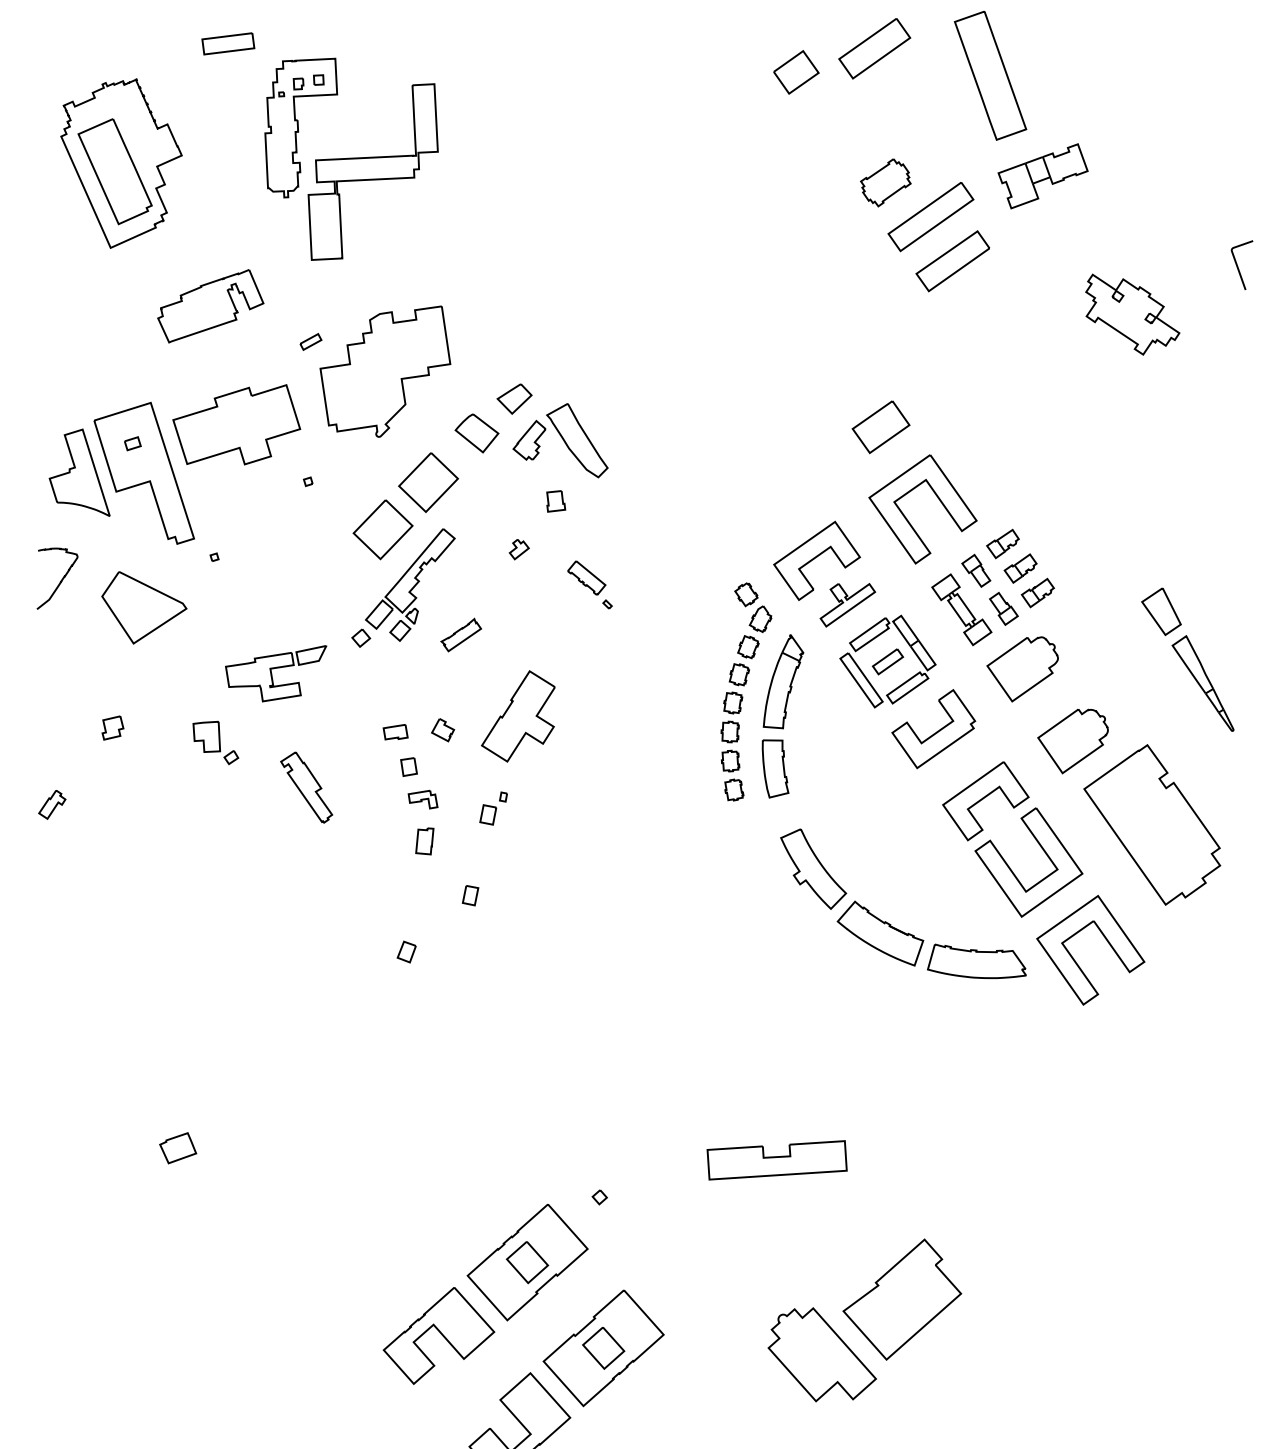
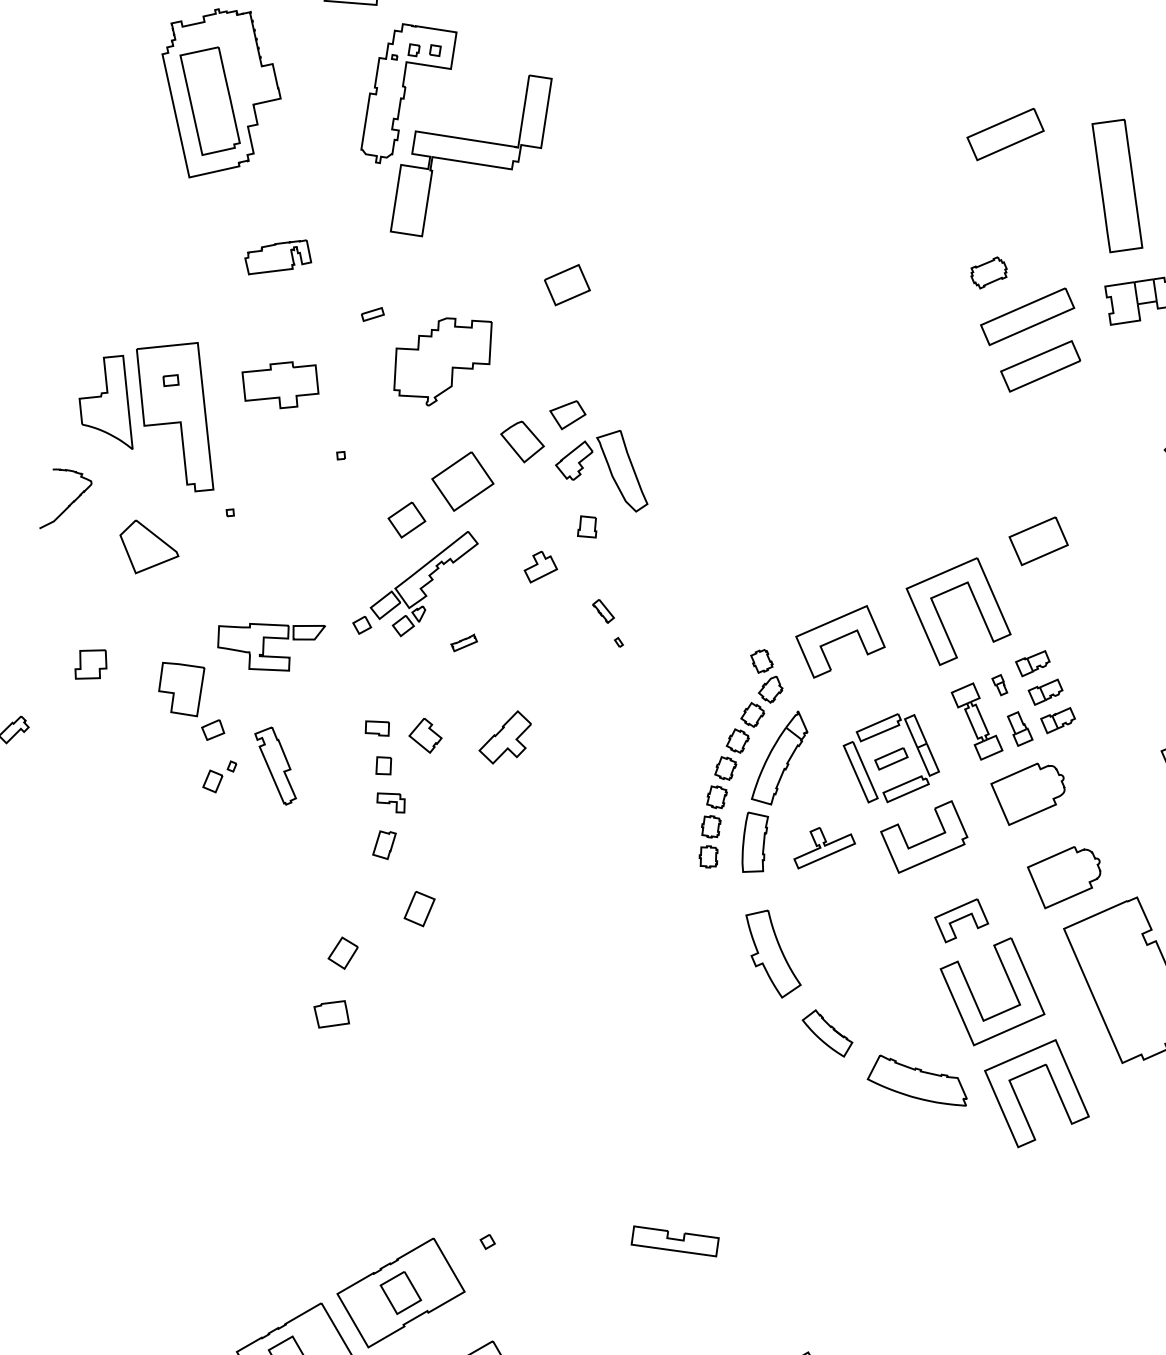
part: (796, 72) -> (567, 285), moved
part: (885, 182) -> (988, 272), size x0.7
part: (210, 306) -> (278, 257), size x0.6
part: (385, 371) -> (442, 359), size x0.7
part: (236, 424) -> (280, 382), size x0.6
part: (880, 427) -> (1038, 541), moved
part: (382, 529) -> (406, 519), size x0.6
part: (518, 549) -> (540, 568), size x1.6
part: (976, 570) -> (1000, 684), size x0.6
part: (586, 577) -> (603, 610), size x0.6
part: (847, 605) -> (824, 851), moved
part: (144, 607) -> (148, 549), size x0.7
part: (460, 634) -> (463, 642), size x0.6
part: (518, 716) -> (505, 737), size x0.6
part: (112, 727) -> (91, 664), size x1.4
part: (443, 730) -> (426, 736), size x1.4
part: (215, 742) -> (192, 700), size x1.6
part: (985, 801) -> (961, 920), size x0.6
part: (493, 808) -> (219, 776), moved
part: (470, 895) -> (419, 908), size x1.6
part: (880, 933) -> (827, 1032), size x0.6
part: (406, 951) -> (342, 952), size x1.4
part: (178, 1148) -> (332, 1014), moved
part: (776, 1160) -> (674, 1241), size x0.6

